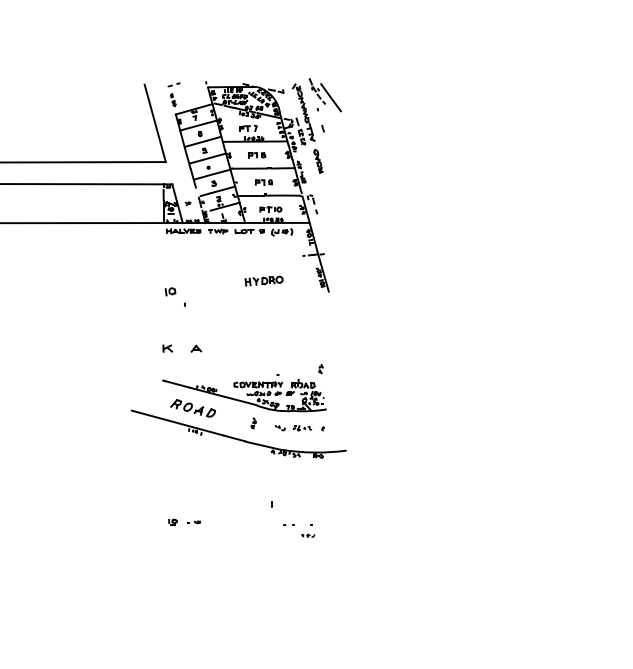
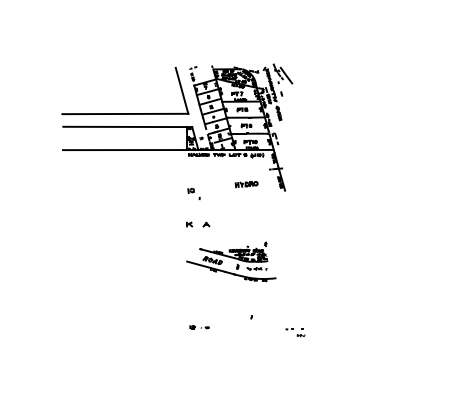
part: (238, 410) -> (231, 261), size x0.7
part: (299, 530) -> (295, 332), moved

